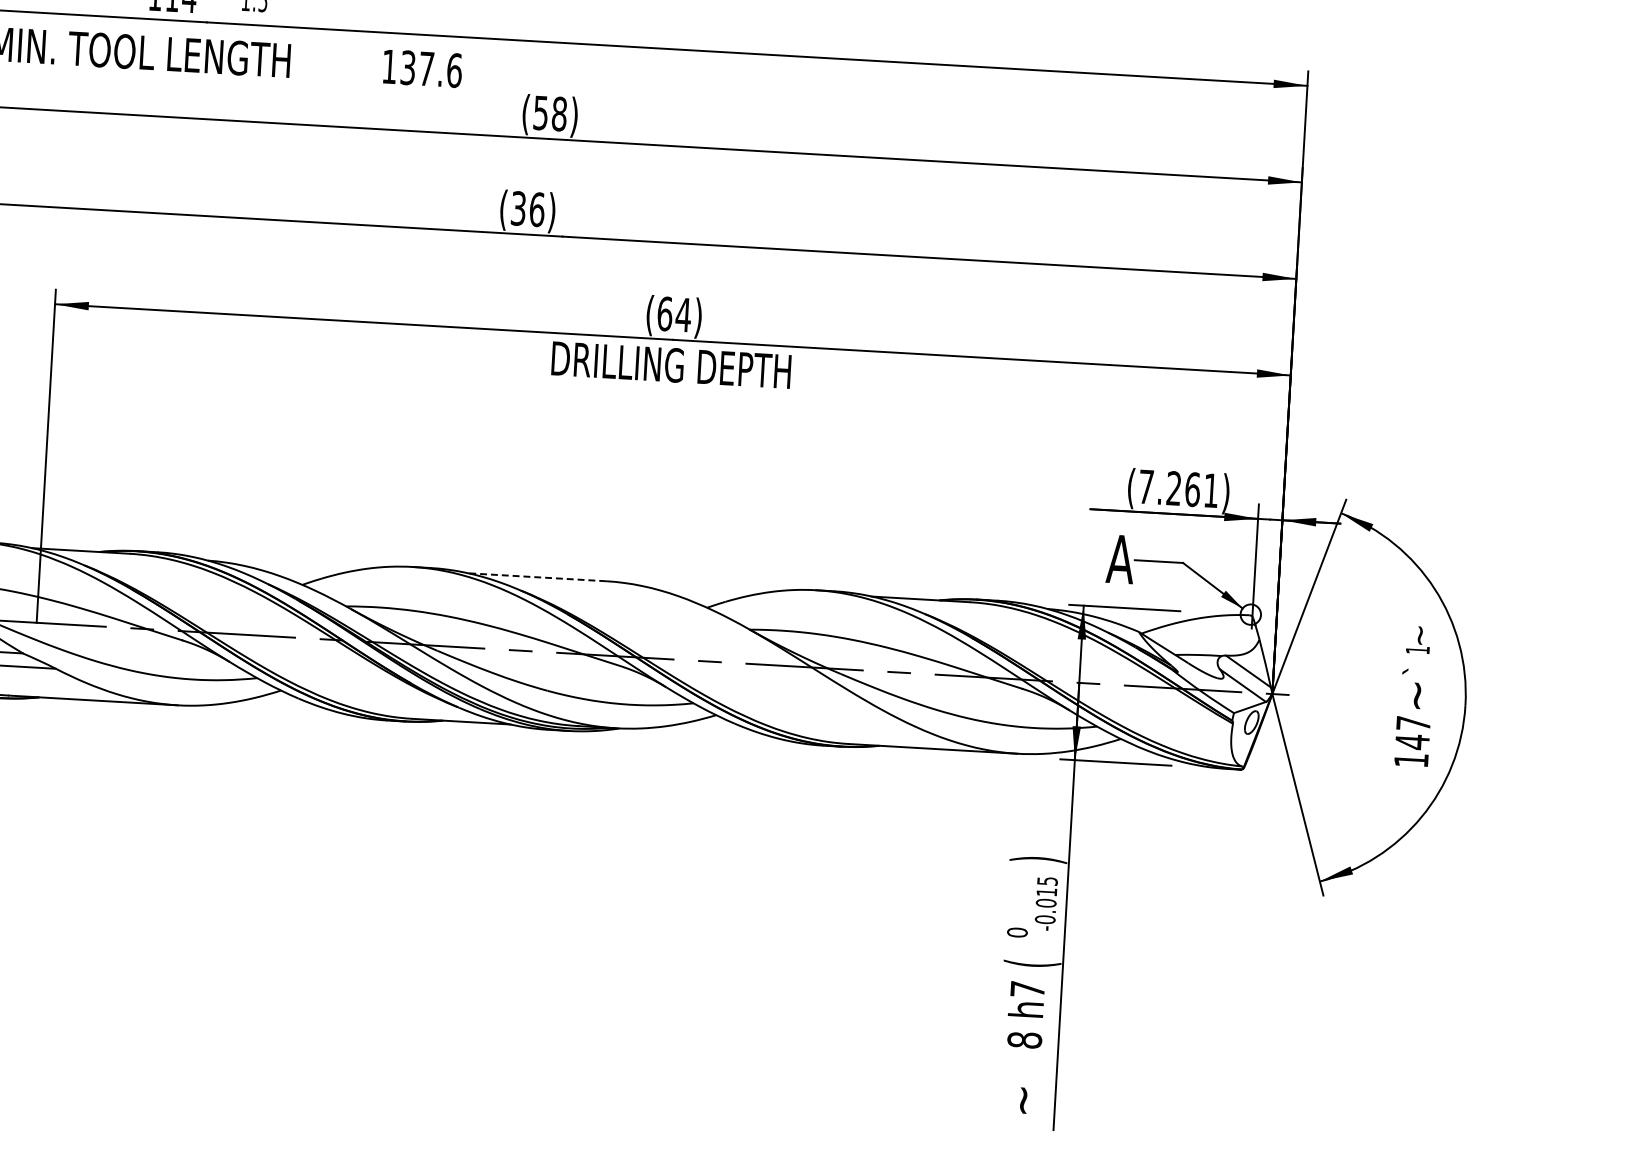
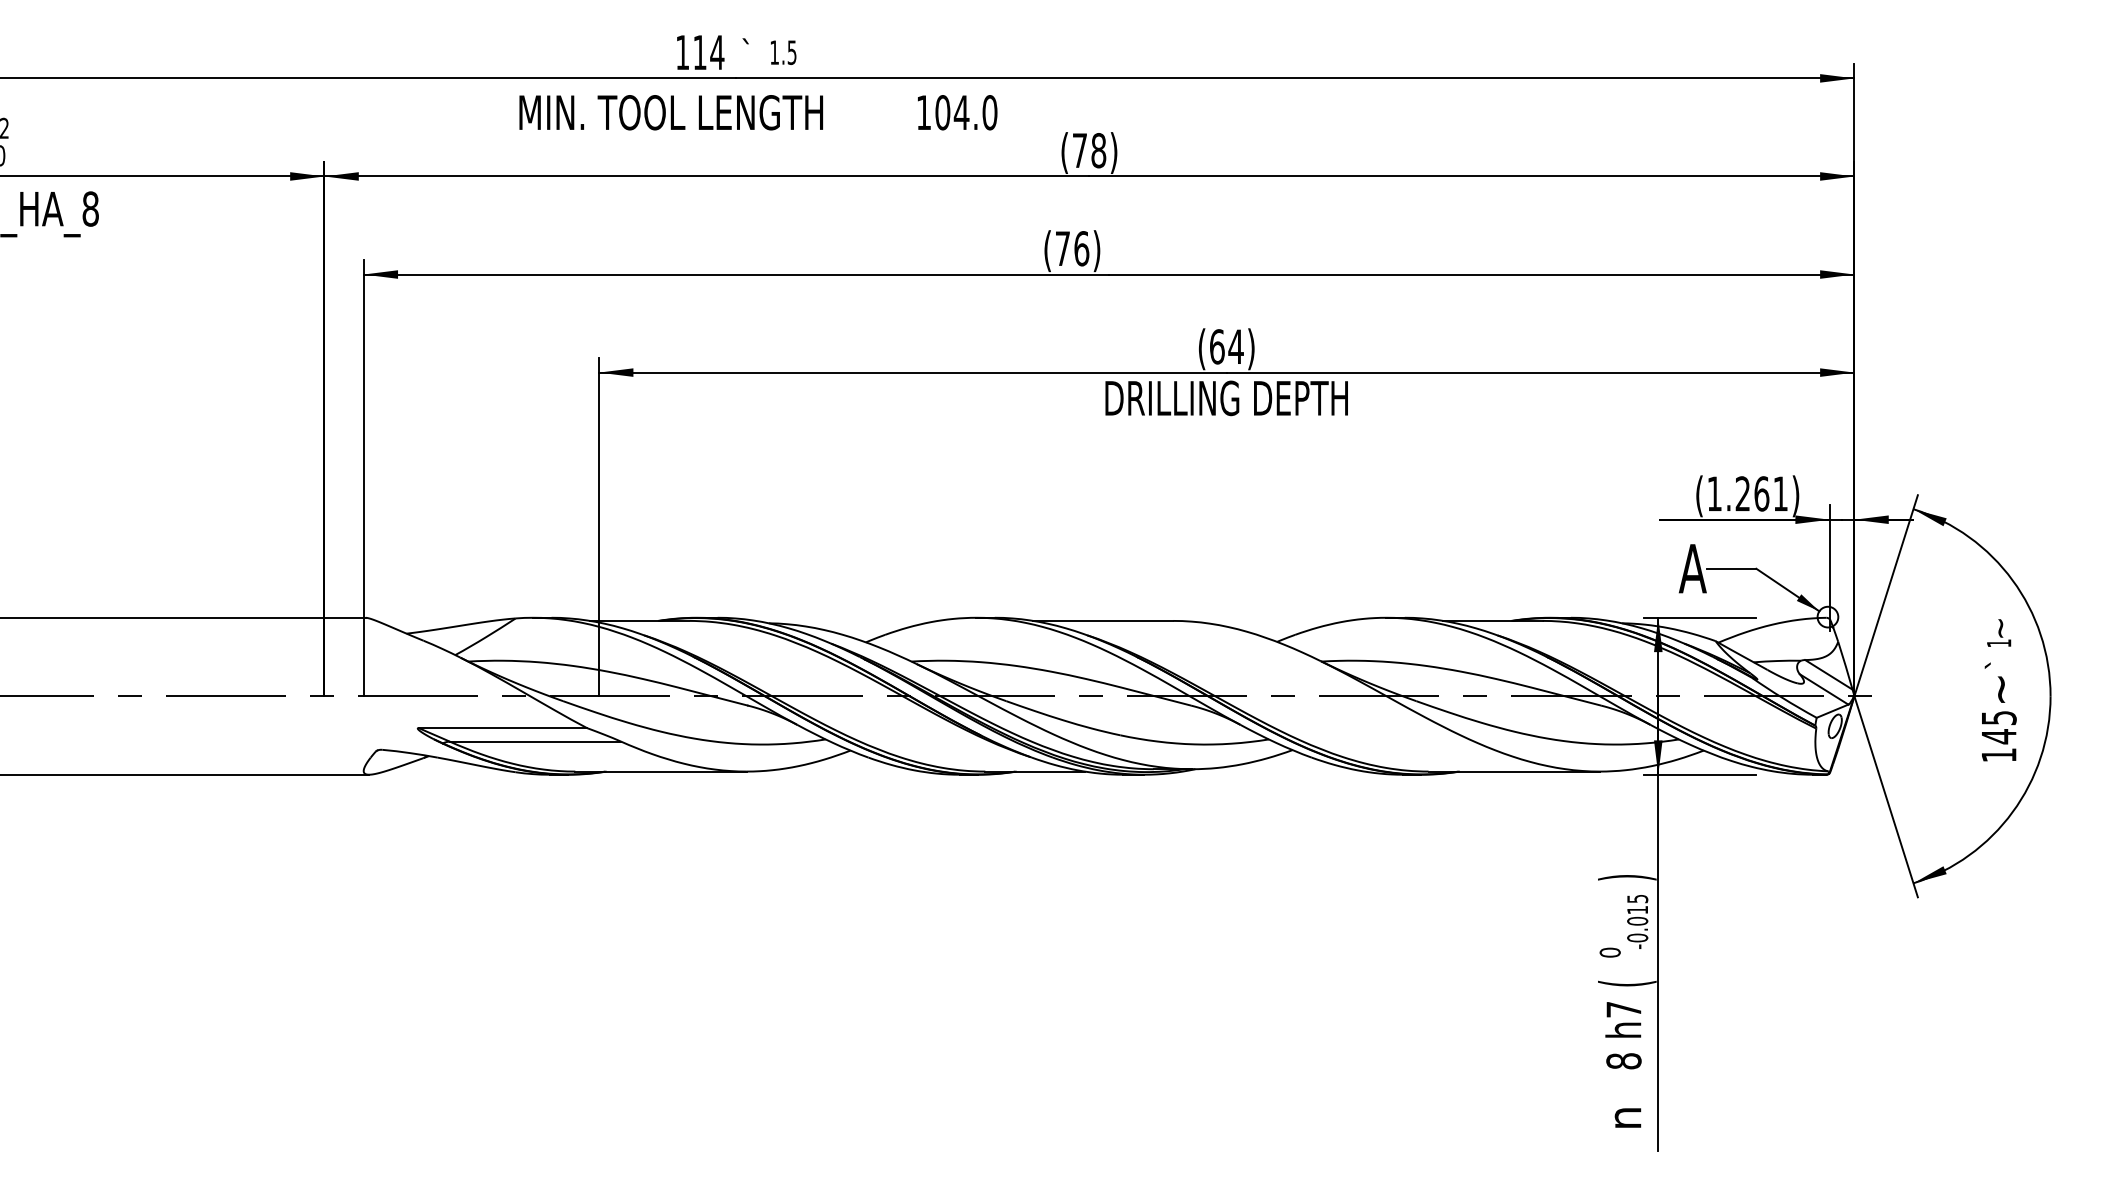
text: (431, 69) -> (966, 112), 137.6 -> 104.0
text: (540, 112) -> (1079, 150), (58) -> (78)
text: (518, 208) -> (1062, 248), (36) -> (76)
text: (1146, 486) -> (1714, 493), (7.261) -> (1.261)
line: (536, 576) -> (1102, 620), dashed -> solid
text: (1413, 724) -> (1999, 718), 147 -> 145
text: (1024, 1099) -> (1627, 1121), ~ -> n

